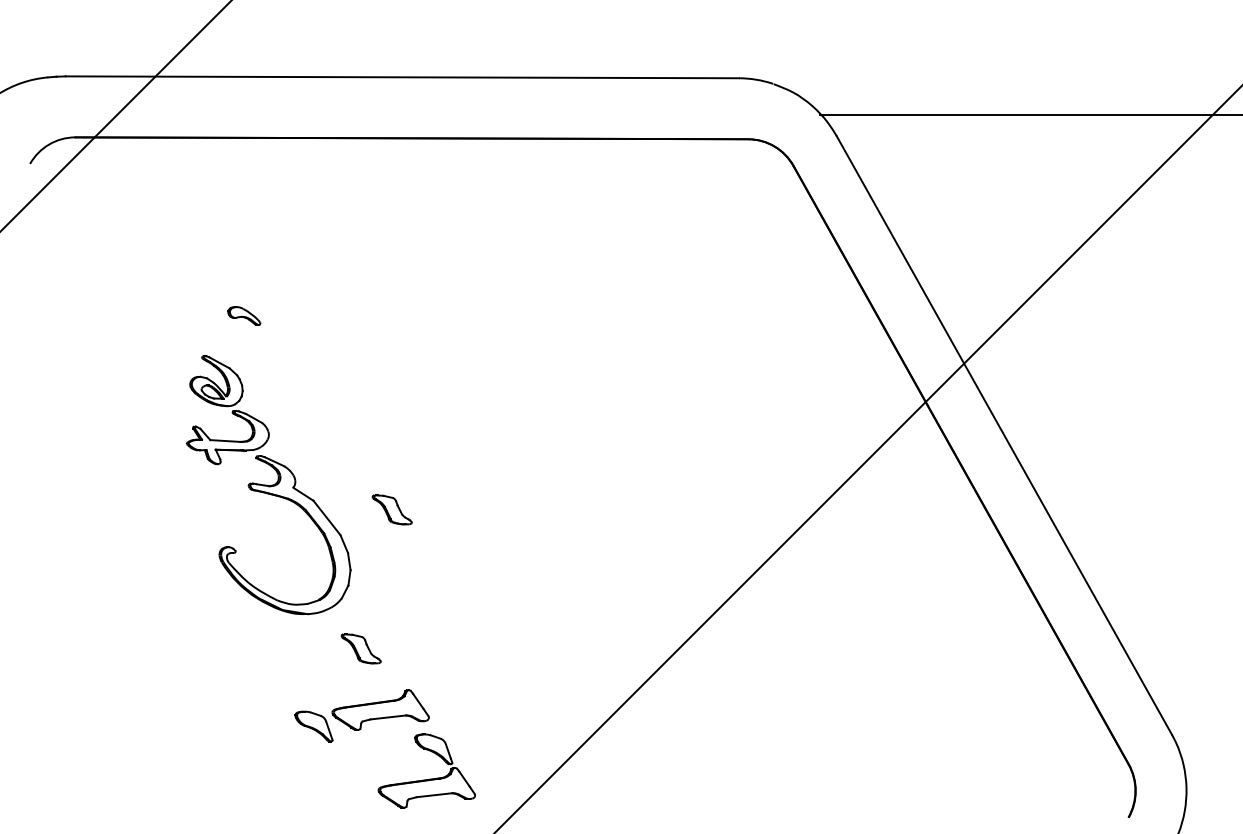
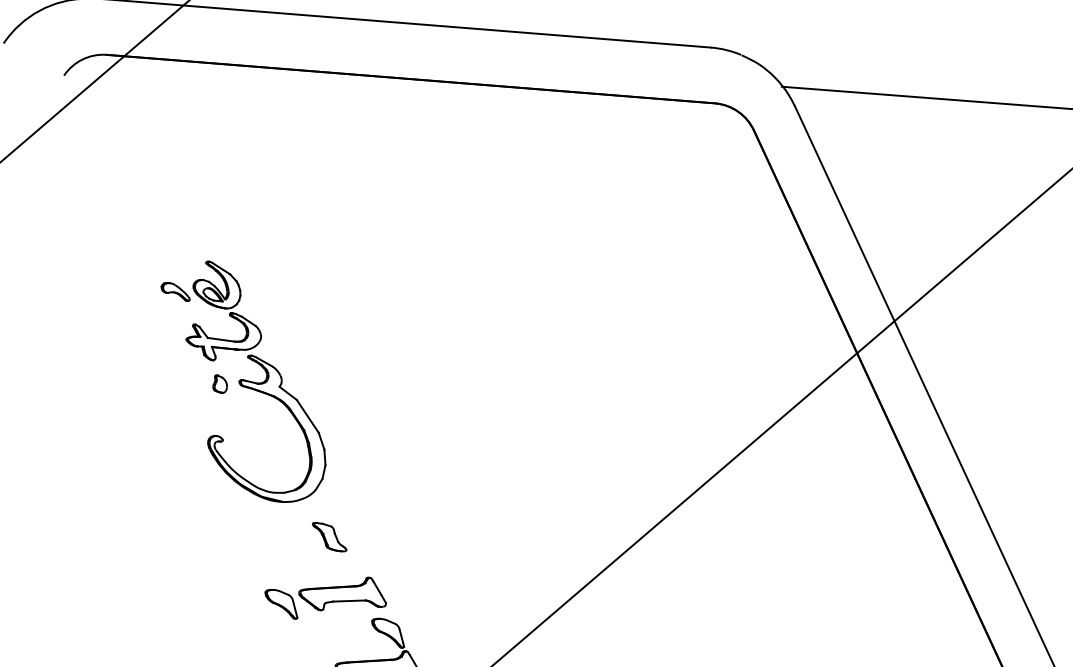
part: (244, 315) -> (176, 291), moved
part: (227, 489) -> (219, 383), added
part: (391, 509) -> (366, 413), removed

